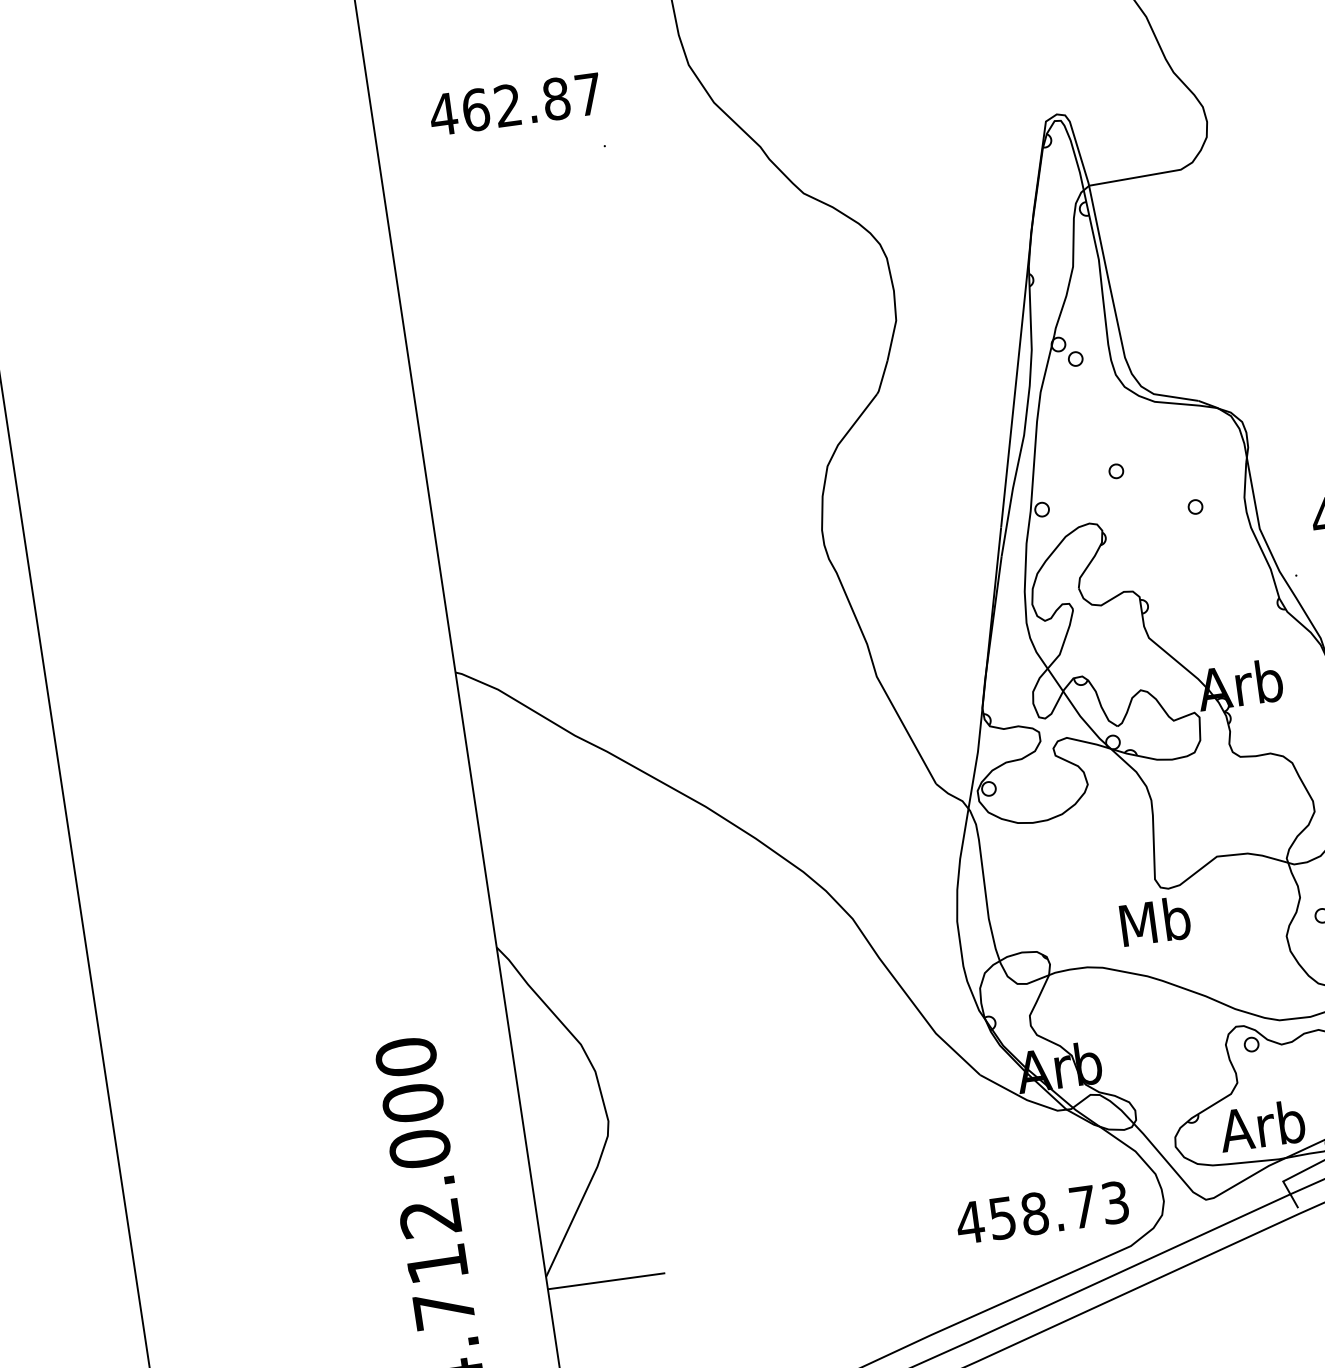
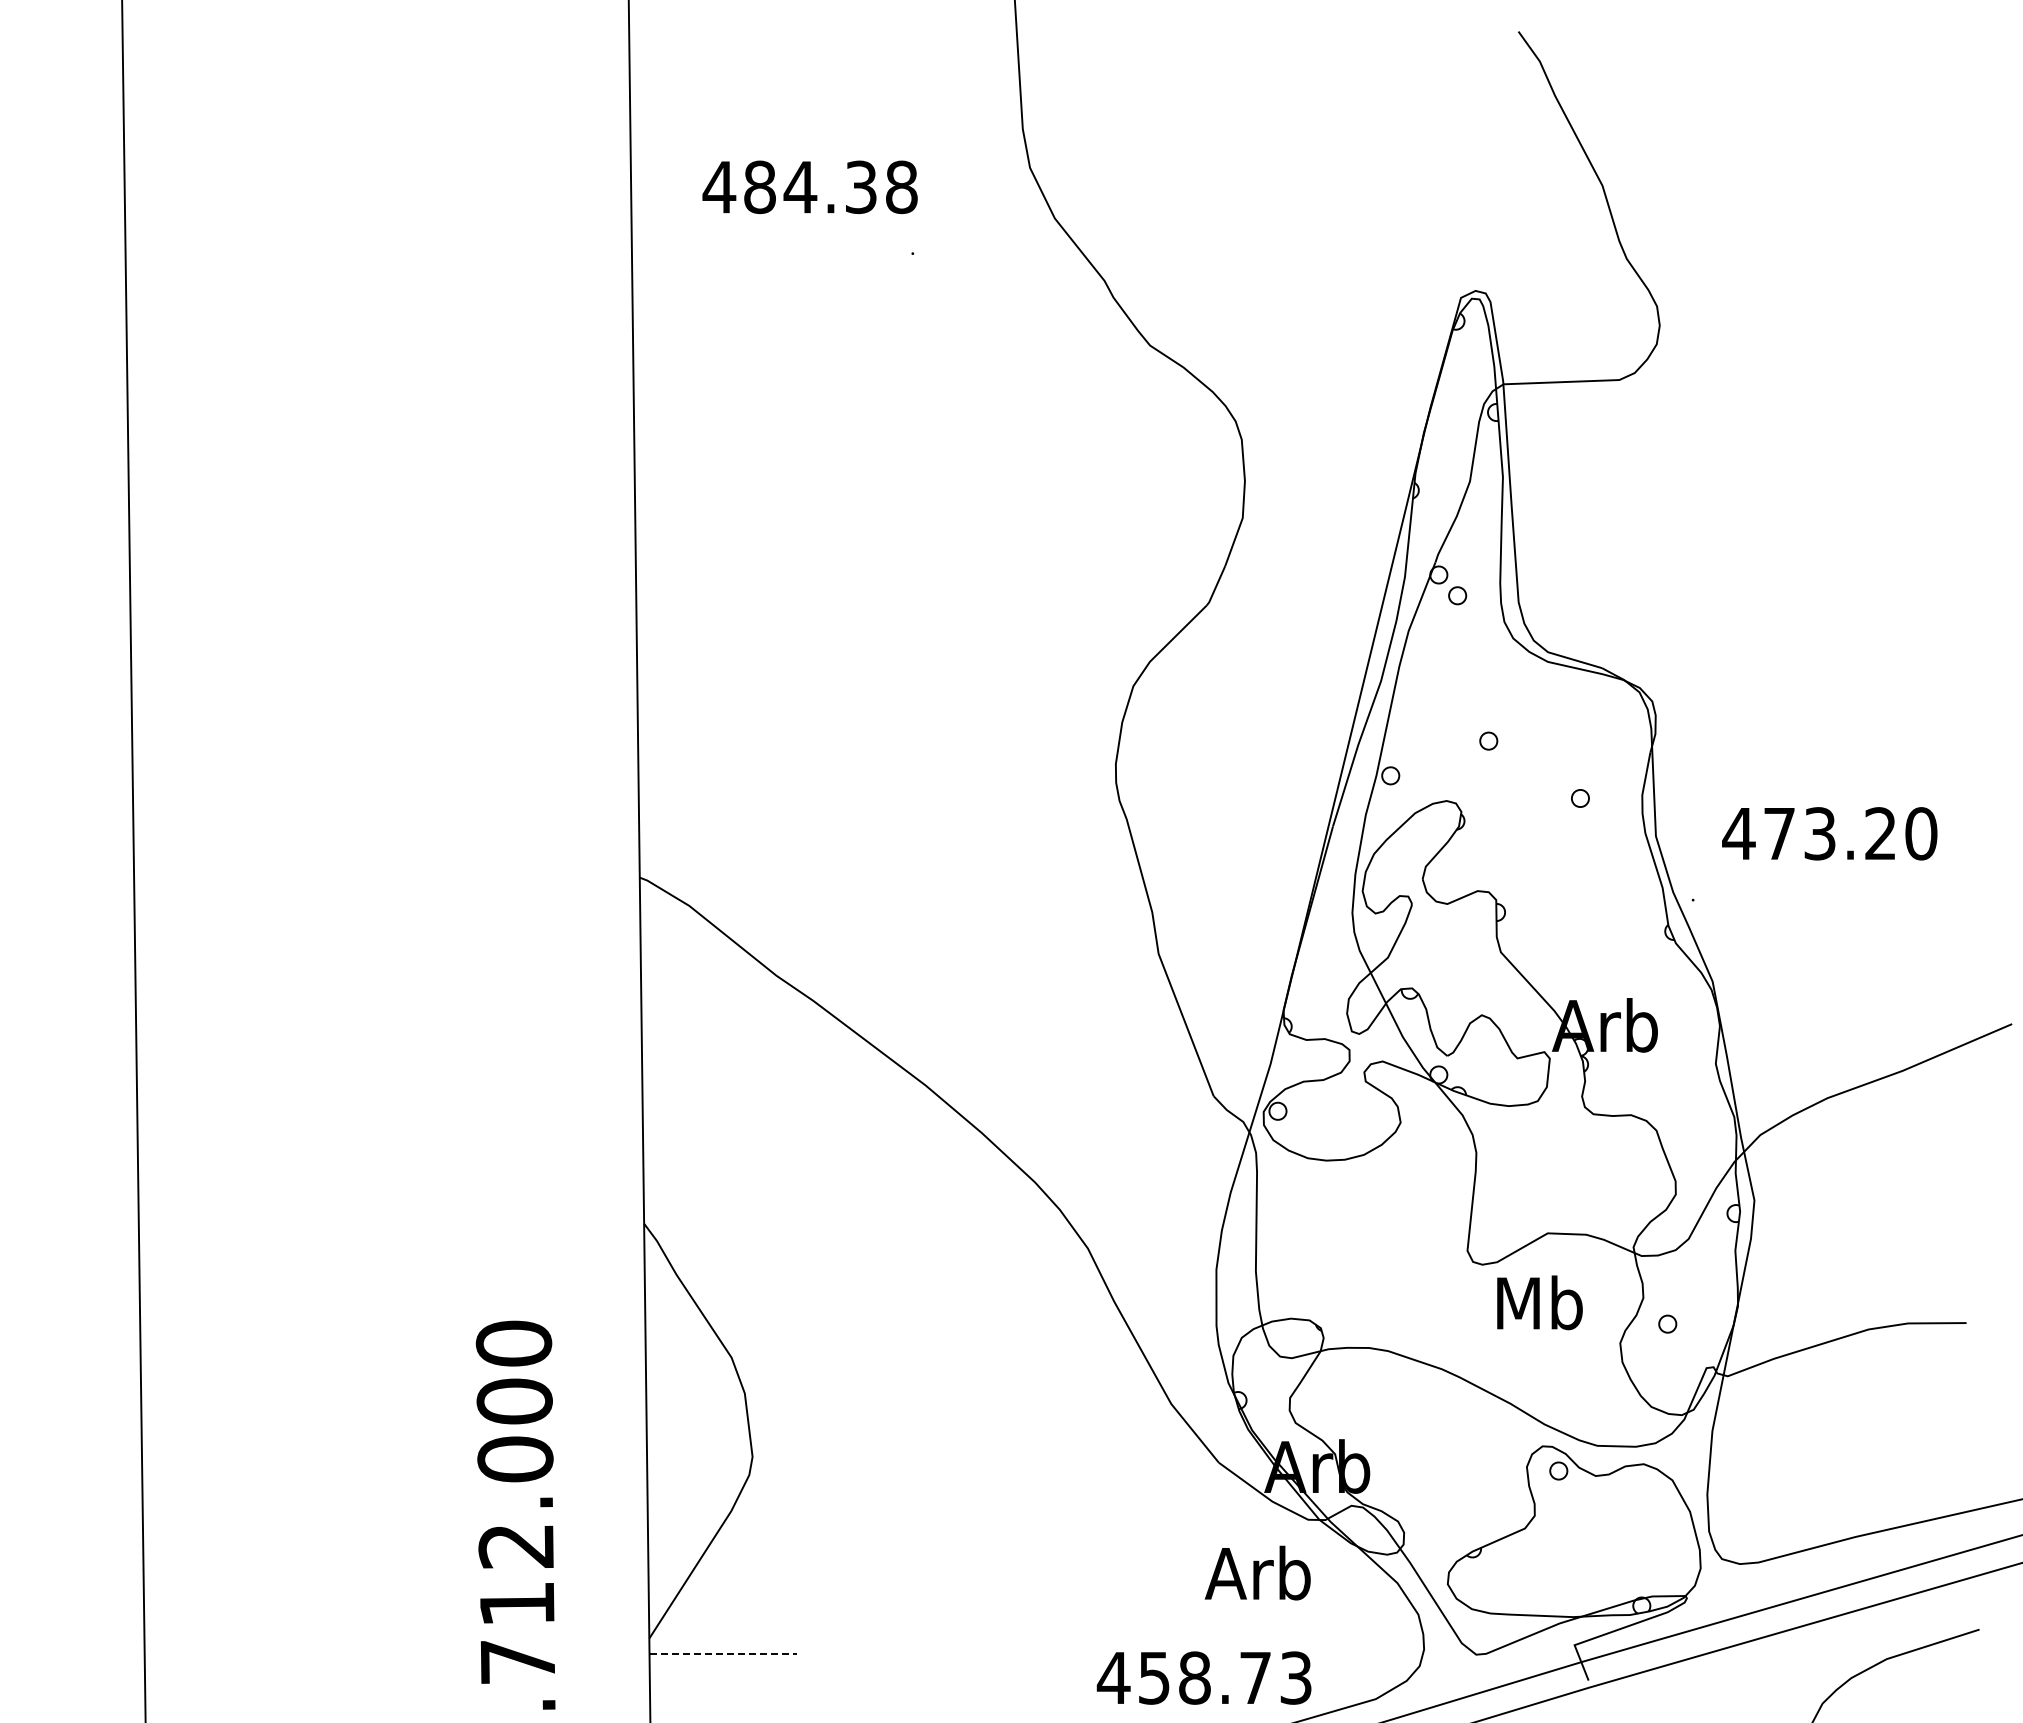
text: (532, 102) -> (830, 187), 462.87 -> 484.38
text: (1155, 921) -> (1539, 1302), moved
text: (1261, 1125) -> (1257, 1572), moved
text: (1041, 1212) -> (1203, 1677), moved
line: (606, 1280) -> (723, 1653), solid -> dashed

